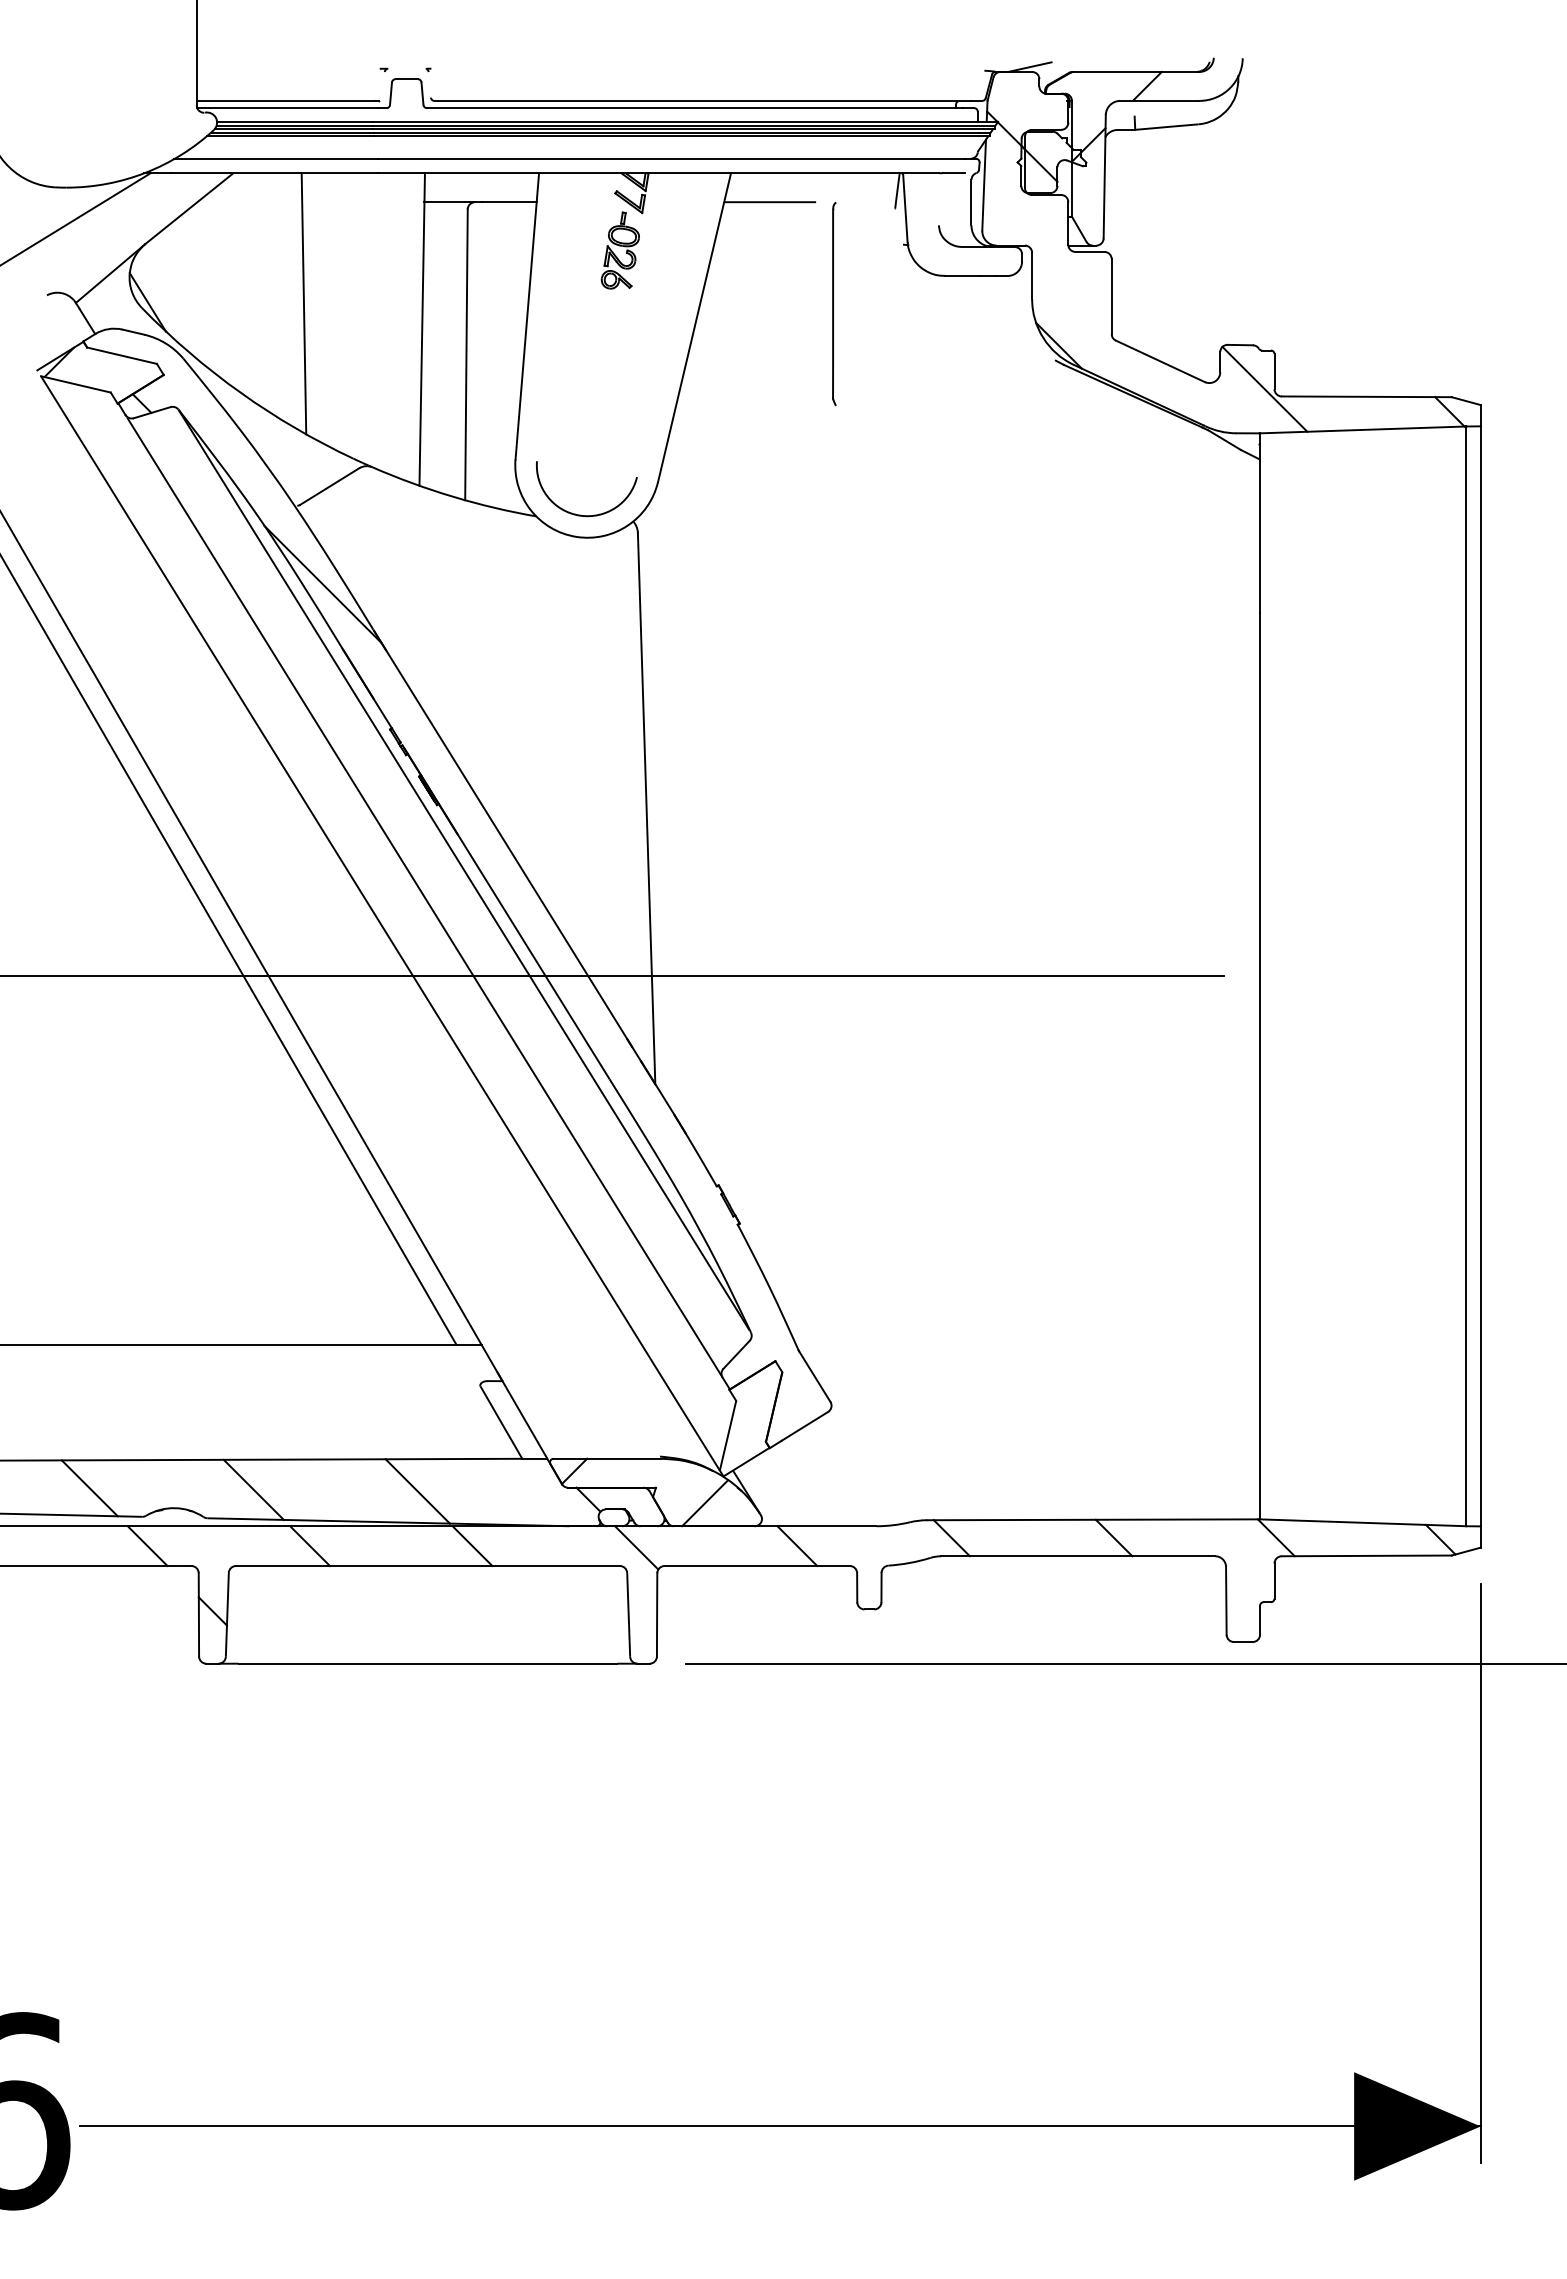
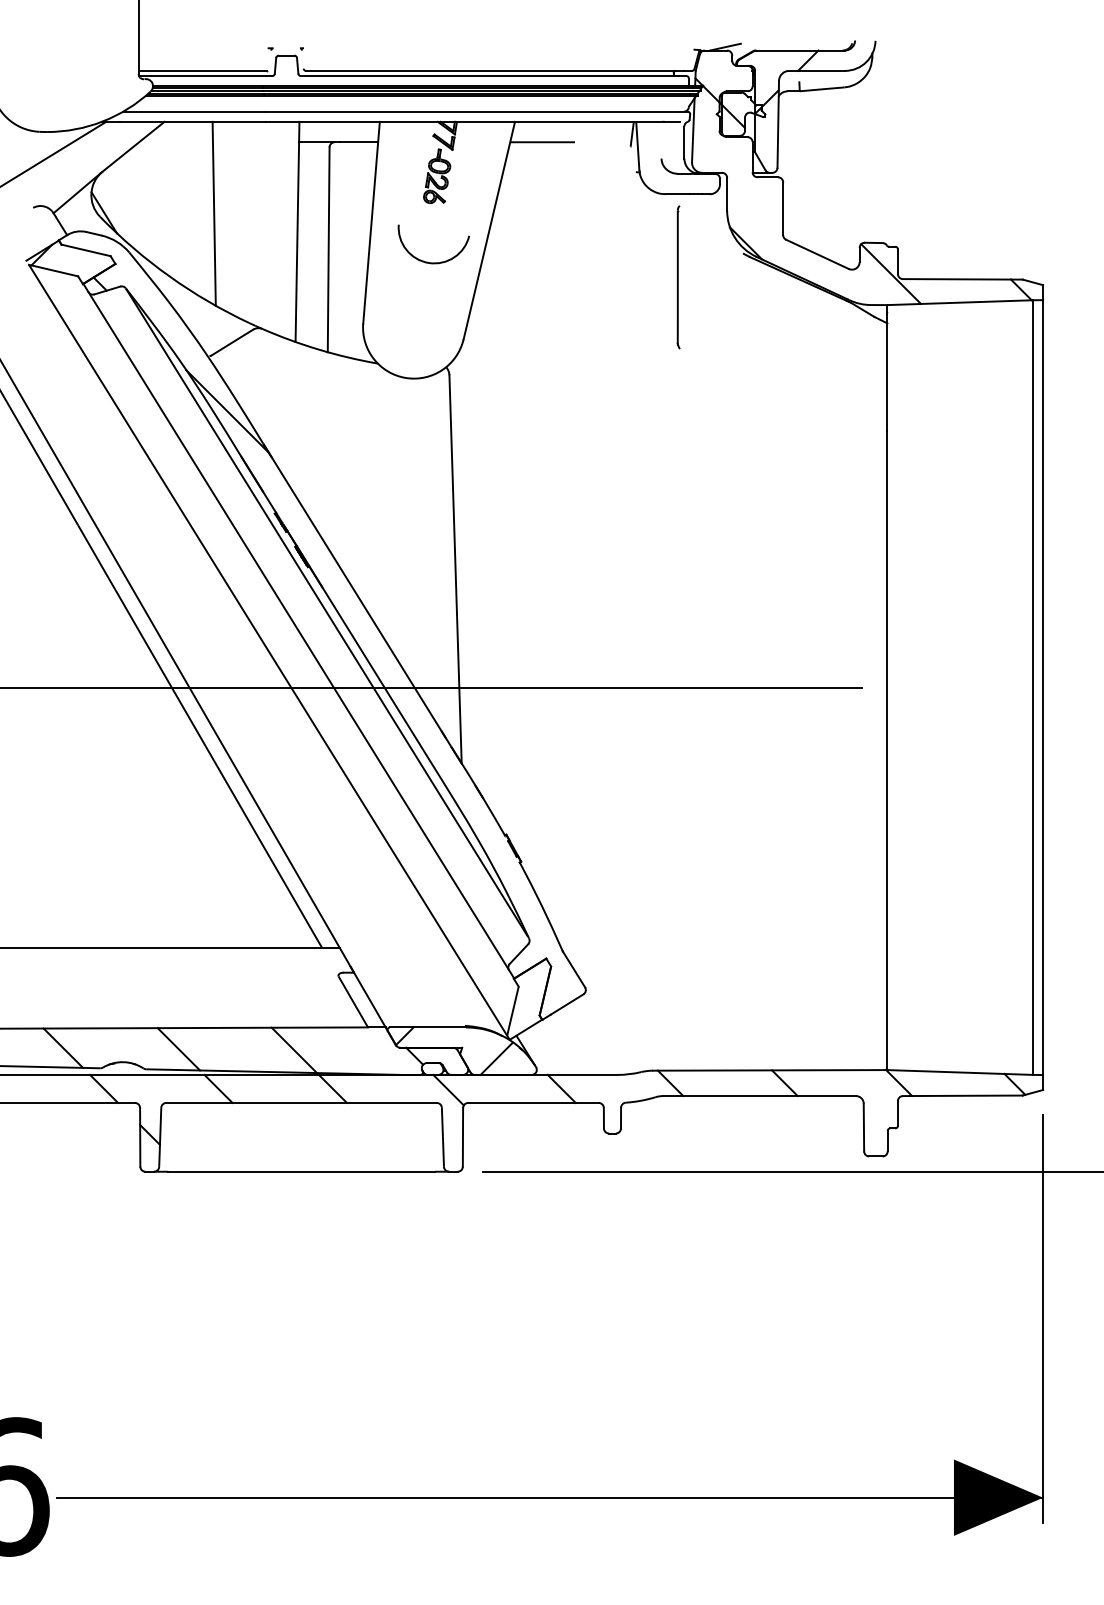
part: (834, 304) -> (678, 277), moved
arc: (581, 514) -> (430, 262), moved

